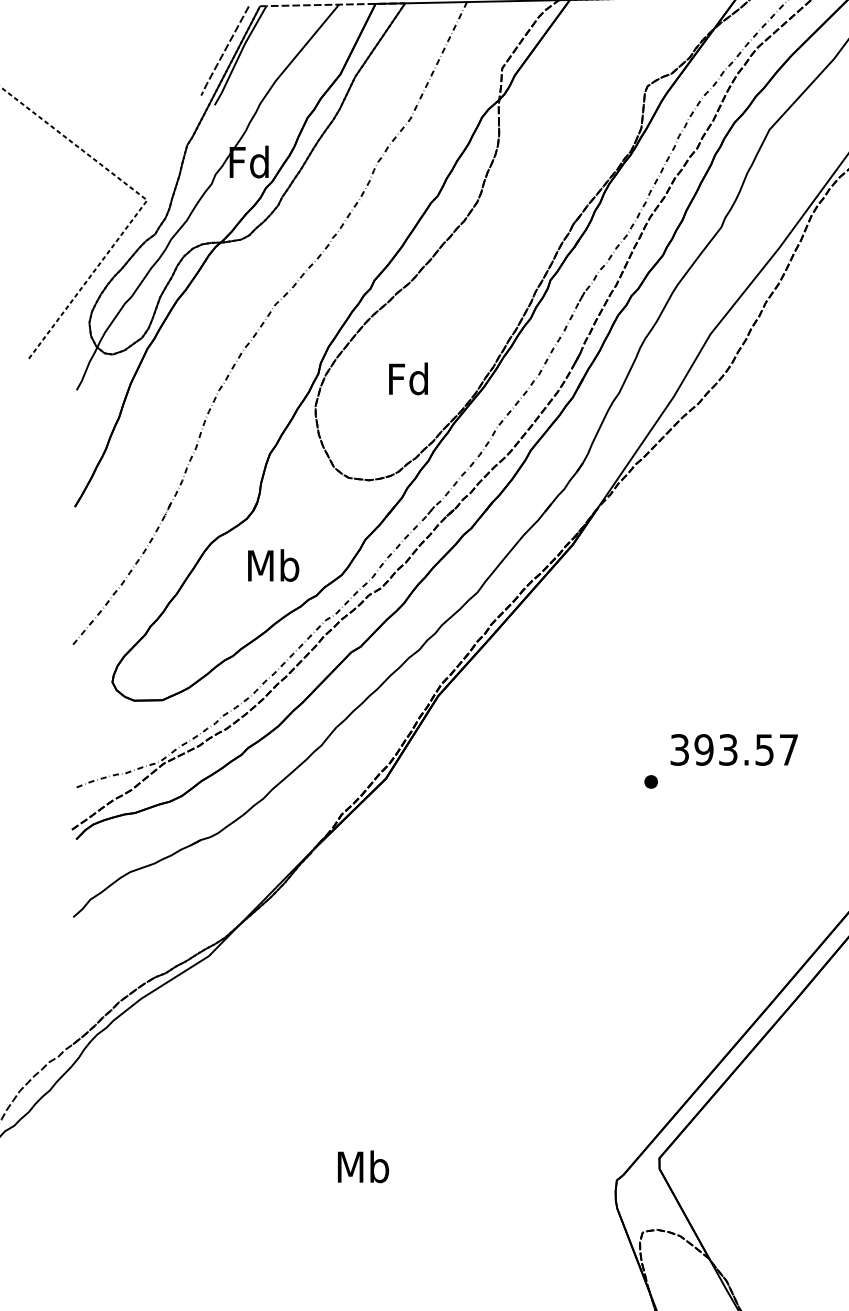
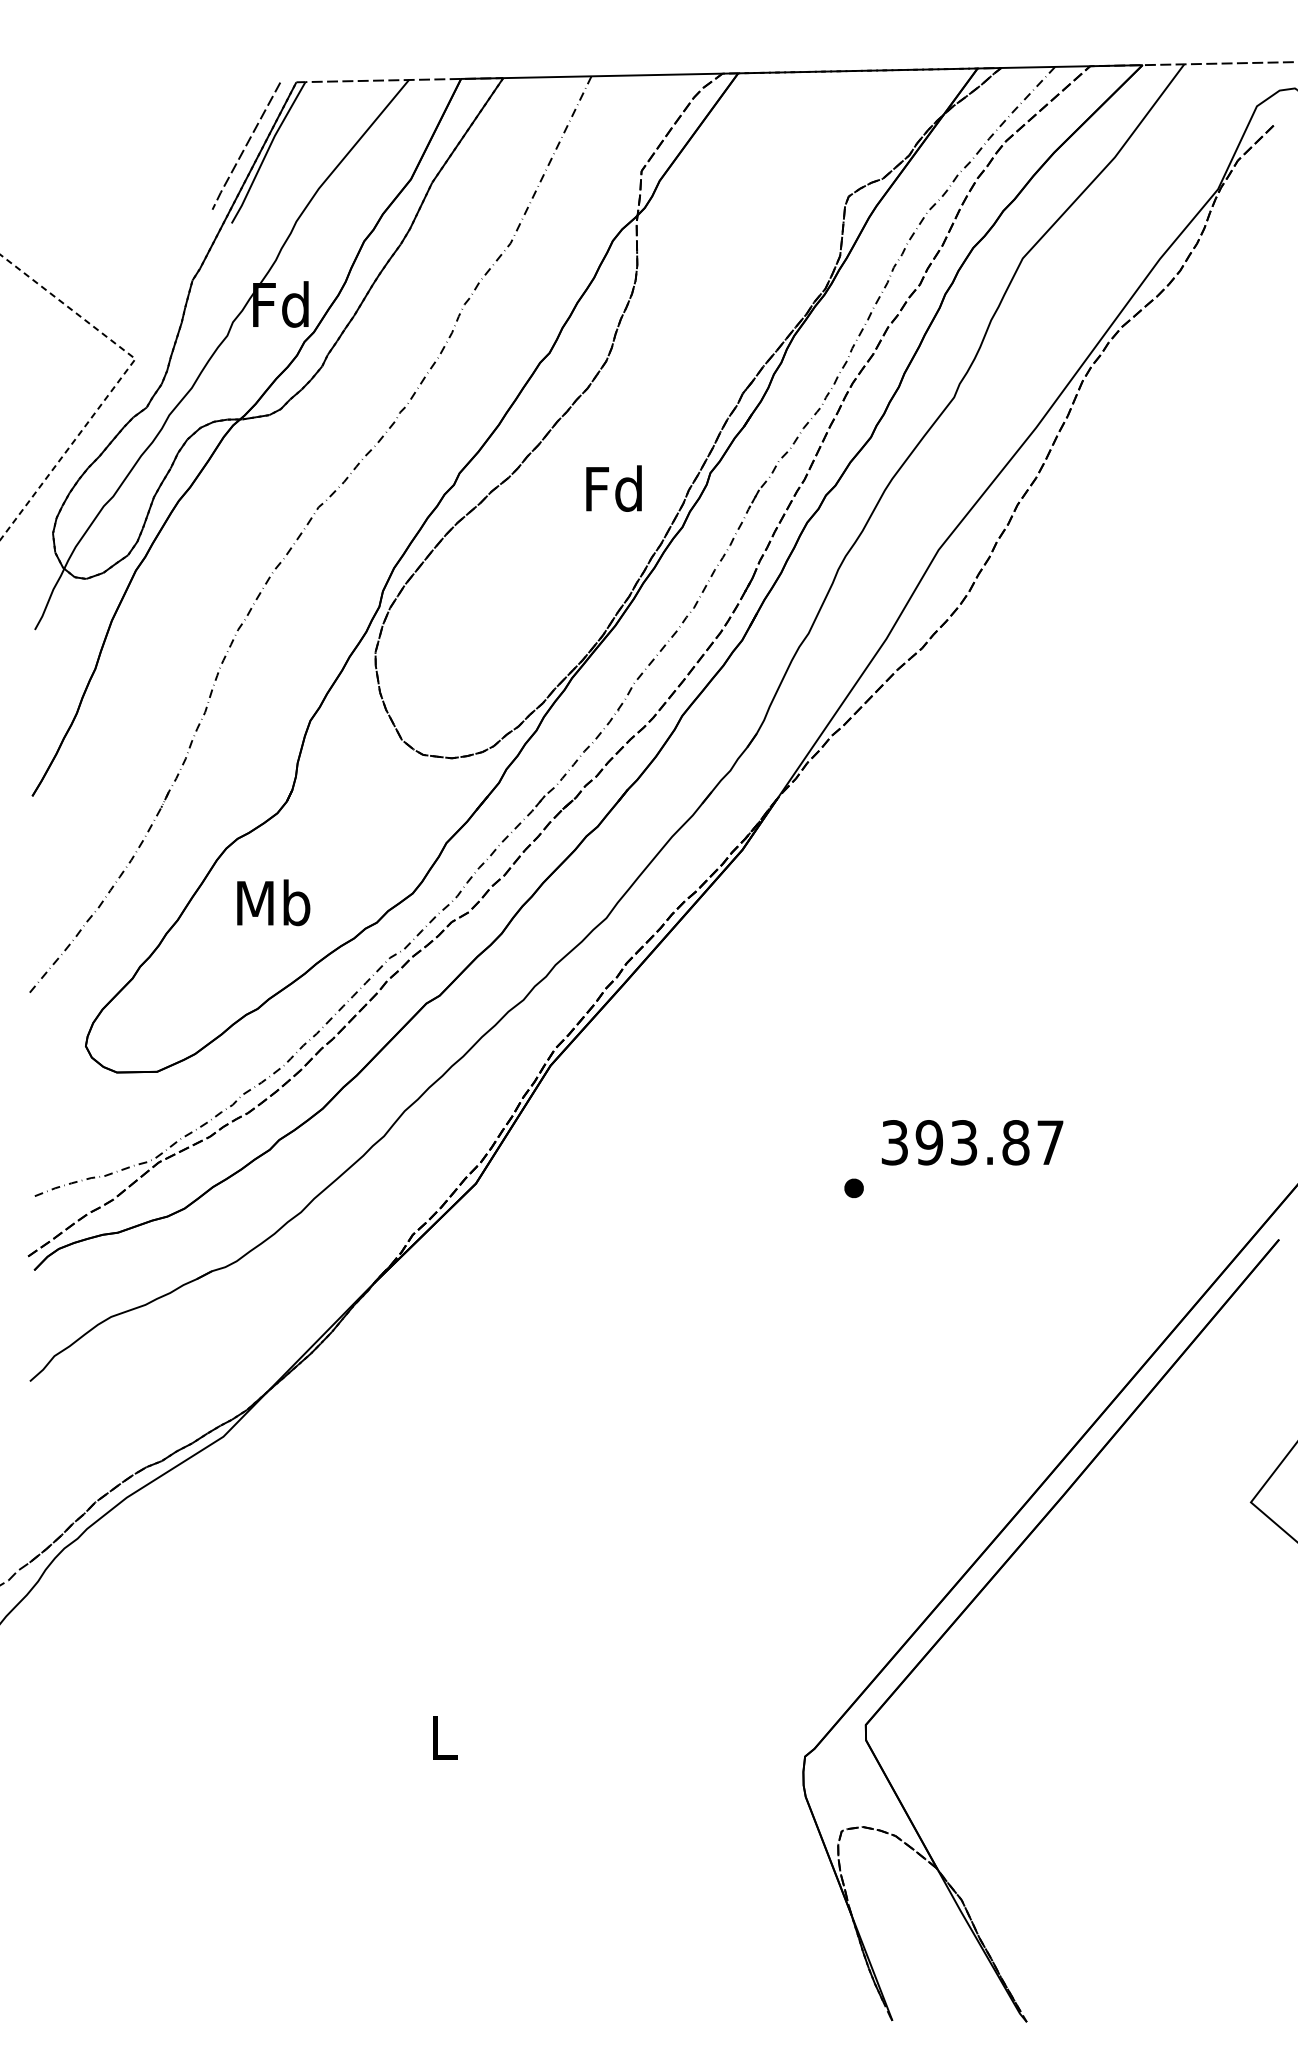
text: (408, 378) -> (613, 488), moved
text: (273, 565) -> (273, 902), moved
text: (764, 749) -> (1015, 1142), 393.57 -> 393.87
text: (363, 1166) -> (443, 1736), Mb -> L

